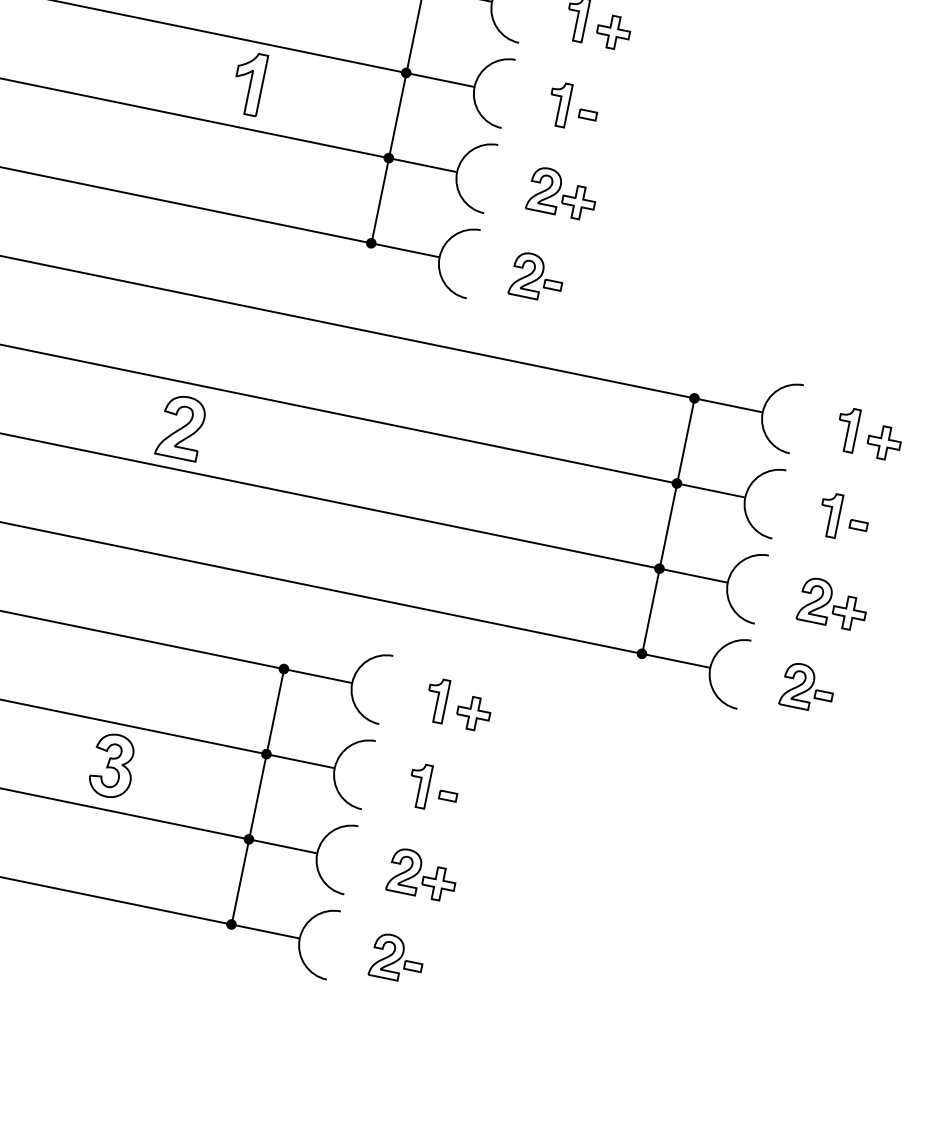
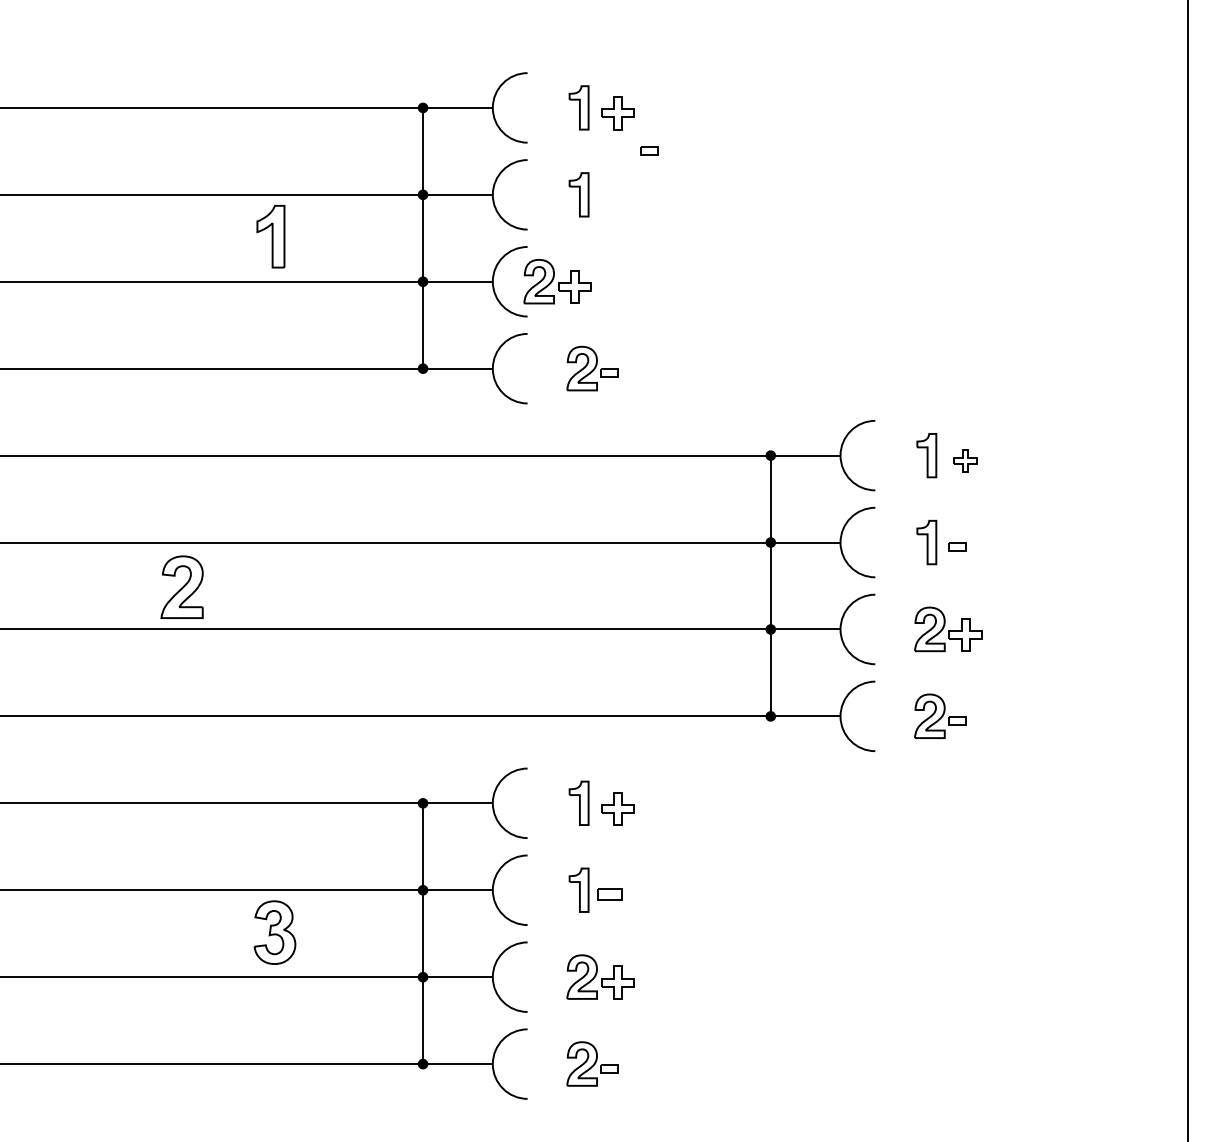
part: (588, 114) -> (649, 150), moved
part: (562, 193) -> (557, 281), moved
part: (180, 426) -> (181, 586), moved
part: (884, 442) -> (965, 460), size x0.7
part: (448, 795) -> (609, 894), size x1.4

